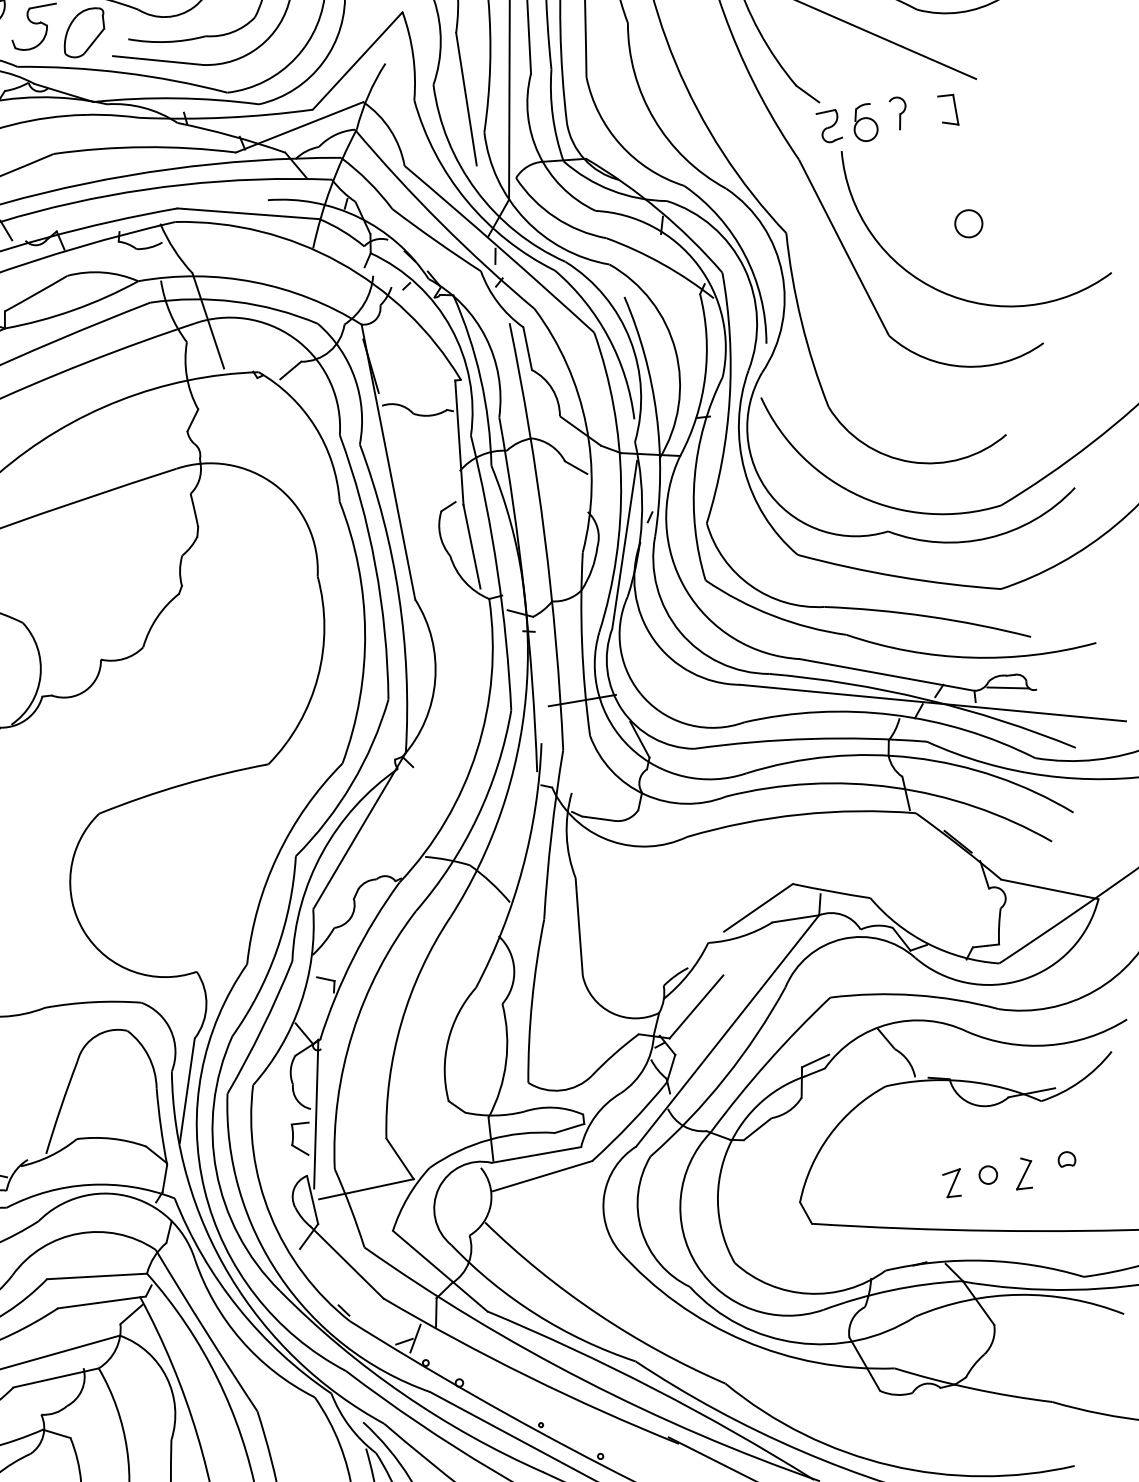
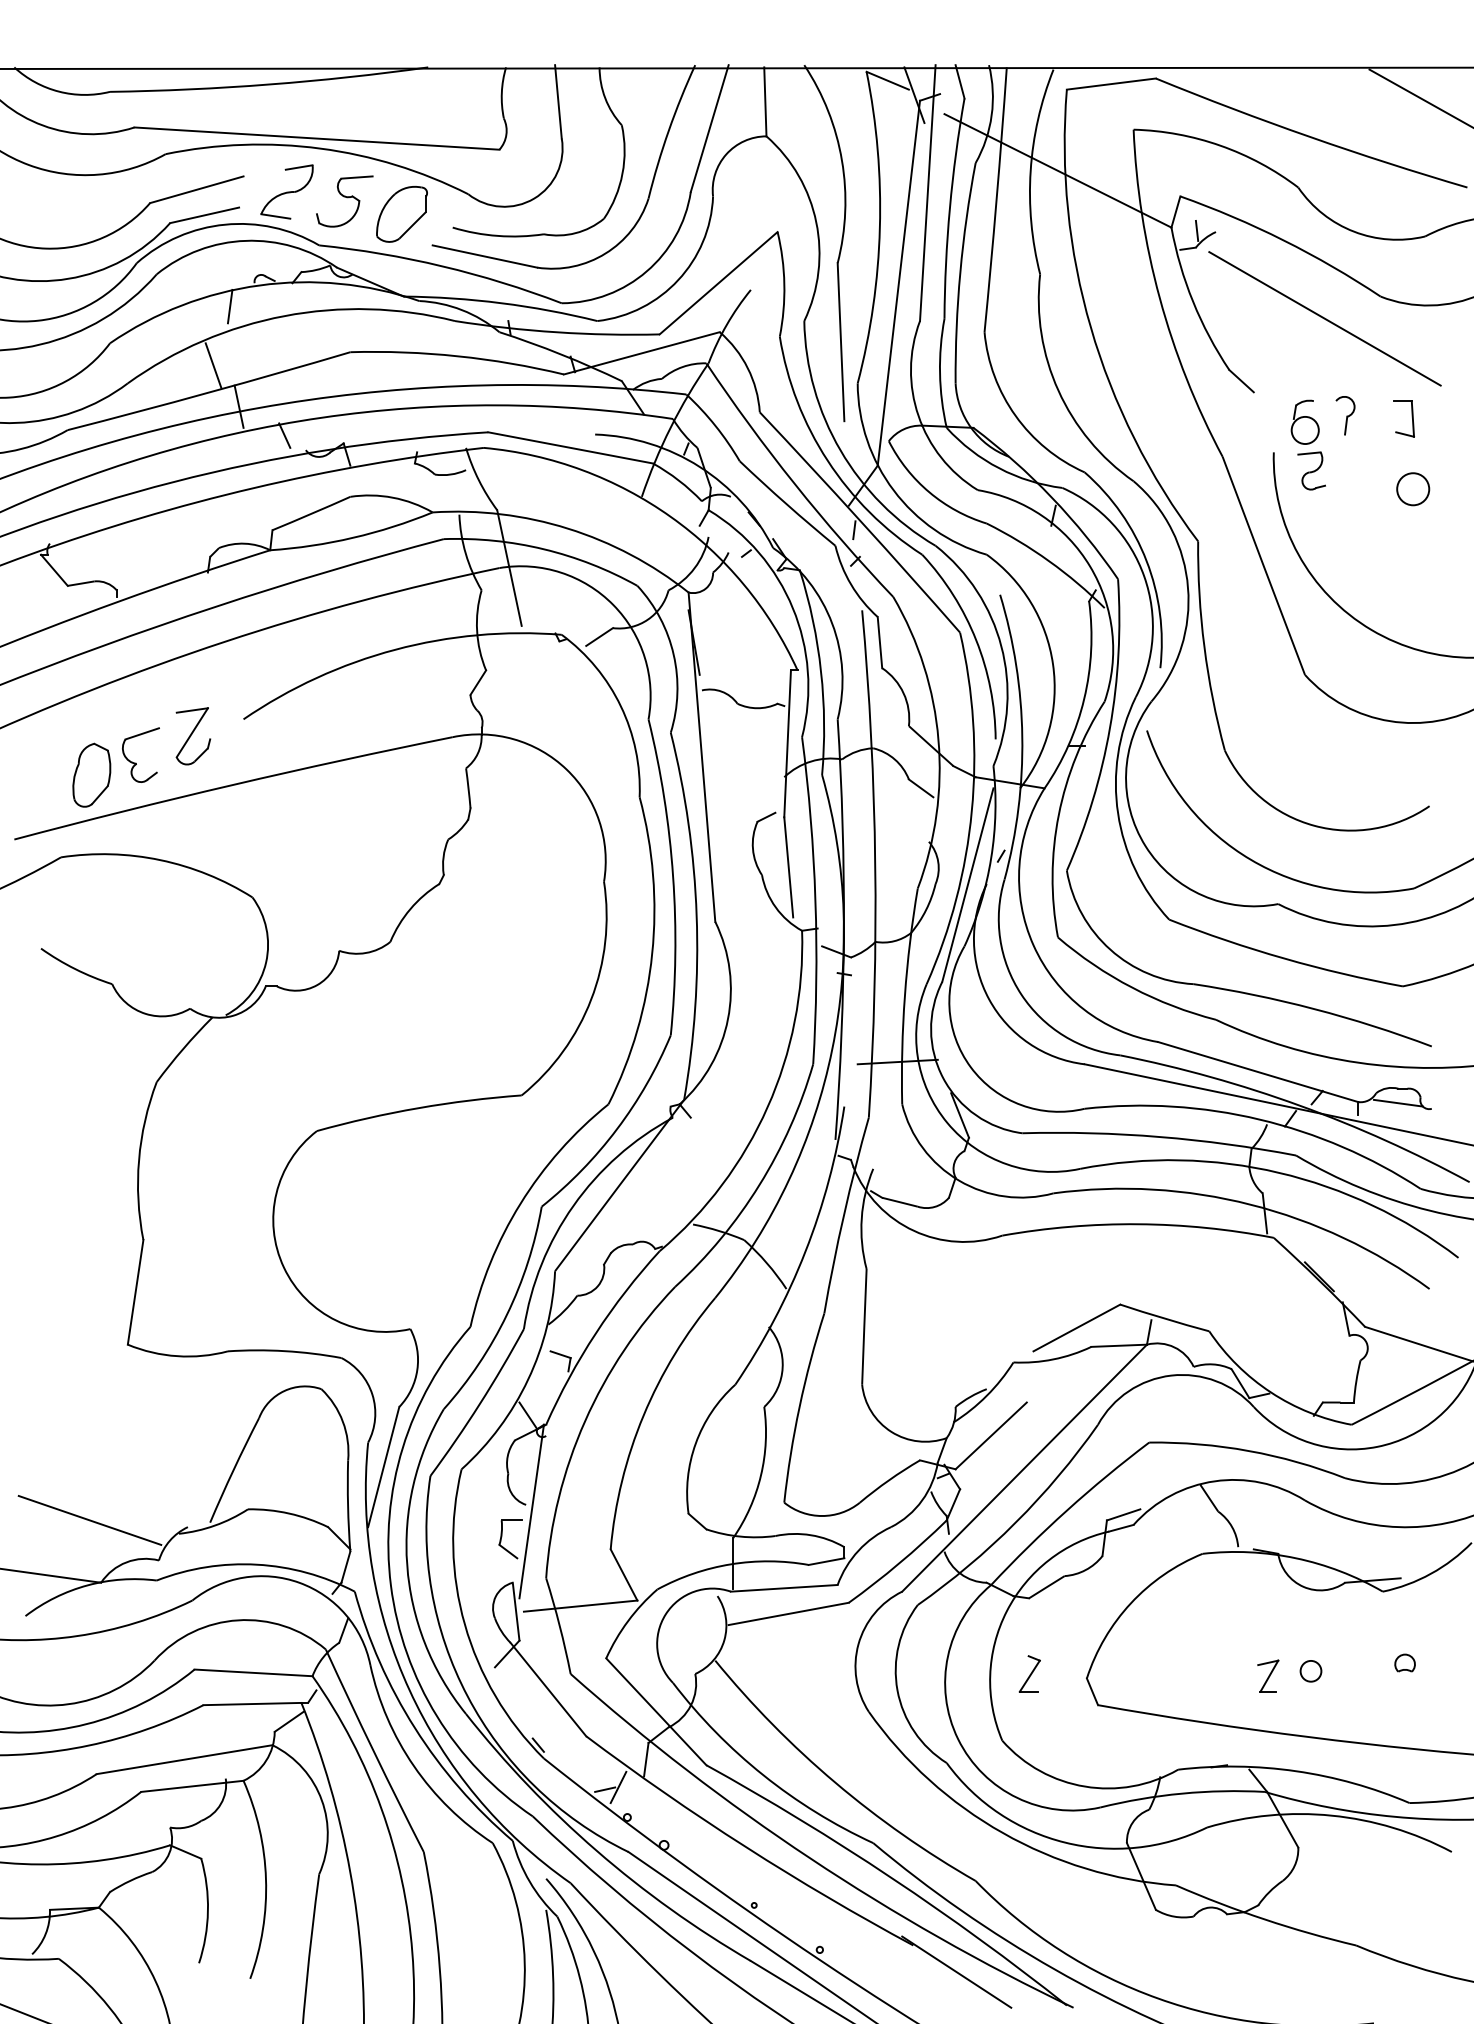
part: (829, 126) -> (1311, 470), moved
circle: (969, 223) -> (1413, 489), moved
part: (1023, 1173) -> (1029, 1673), moved

